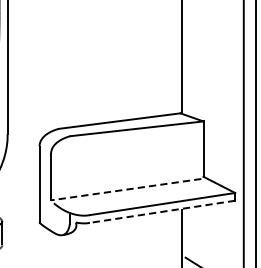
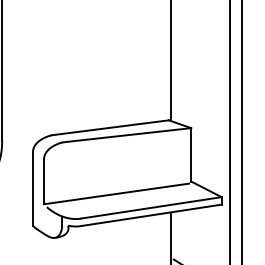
line: (126, 190) -> (116, 194), dashed -> solid
line: (162, 211) -> (151, 215), dashed -> solid

